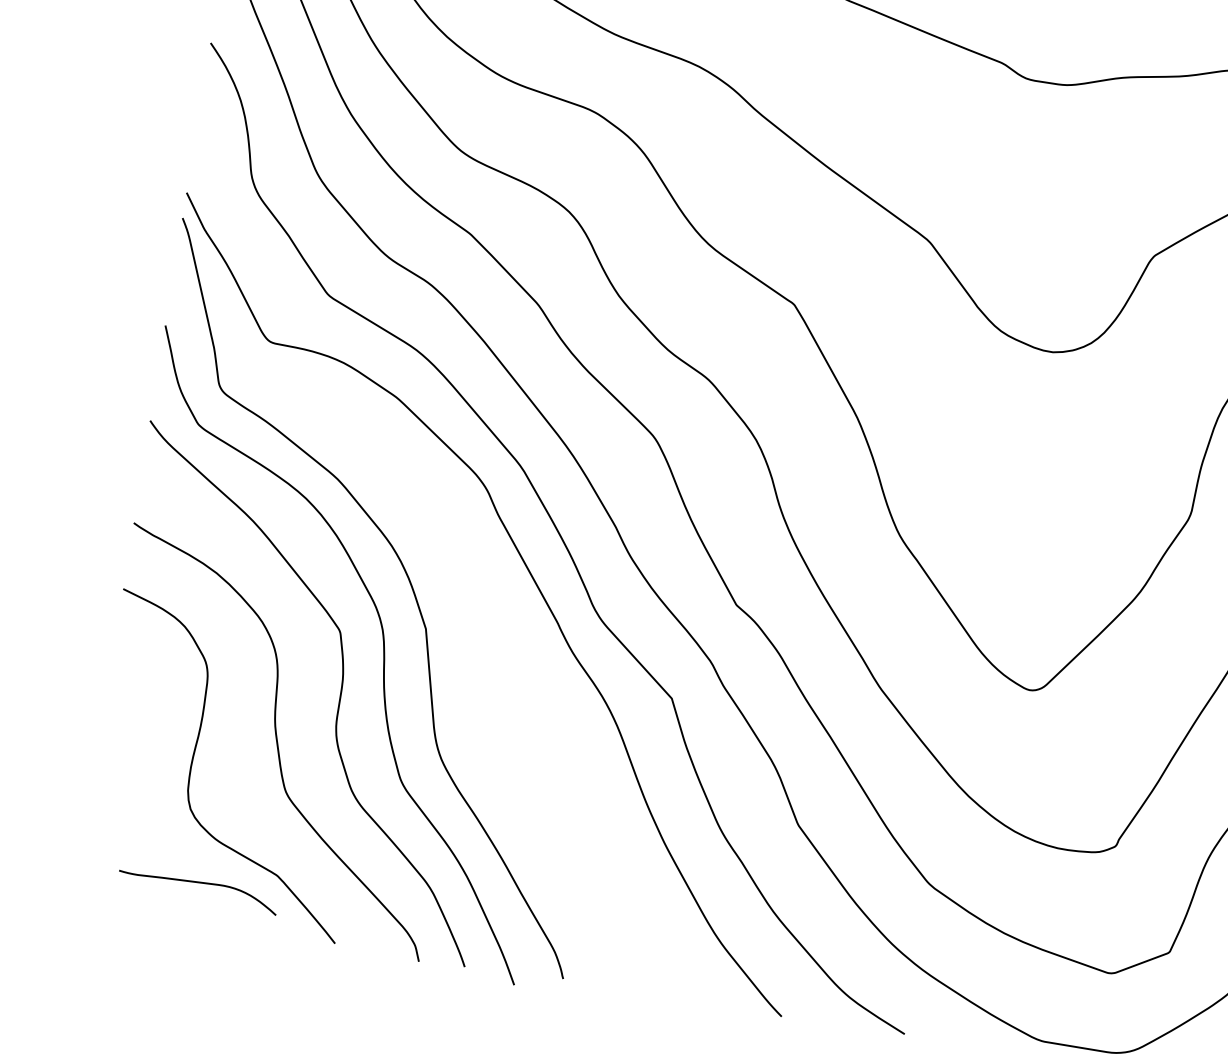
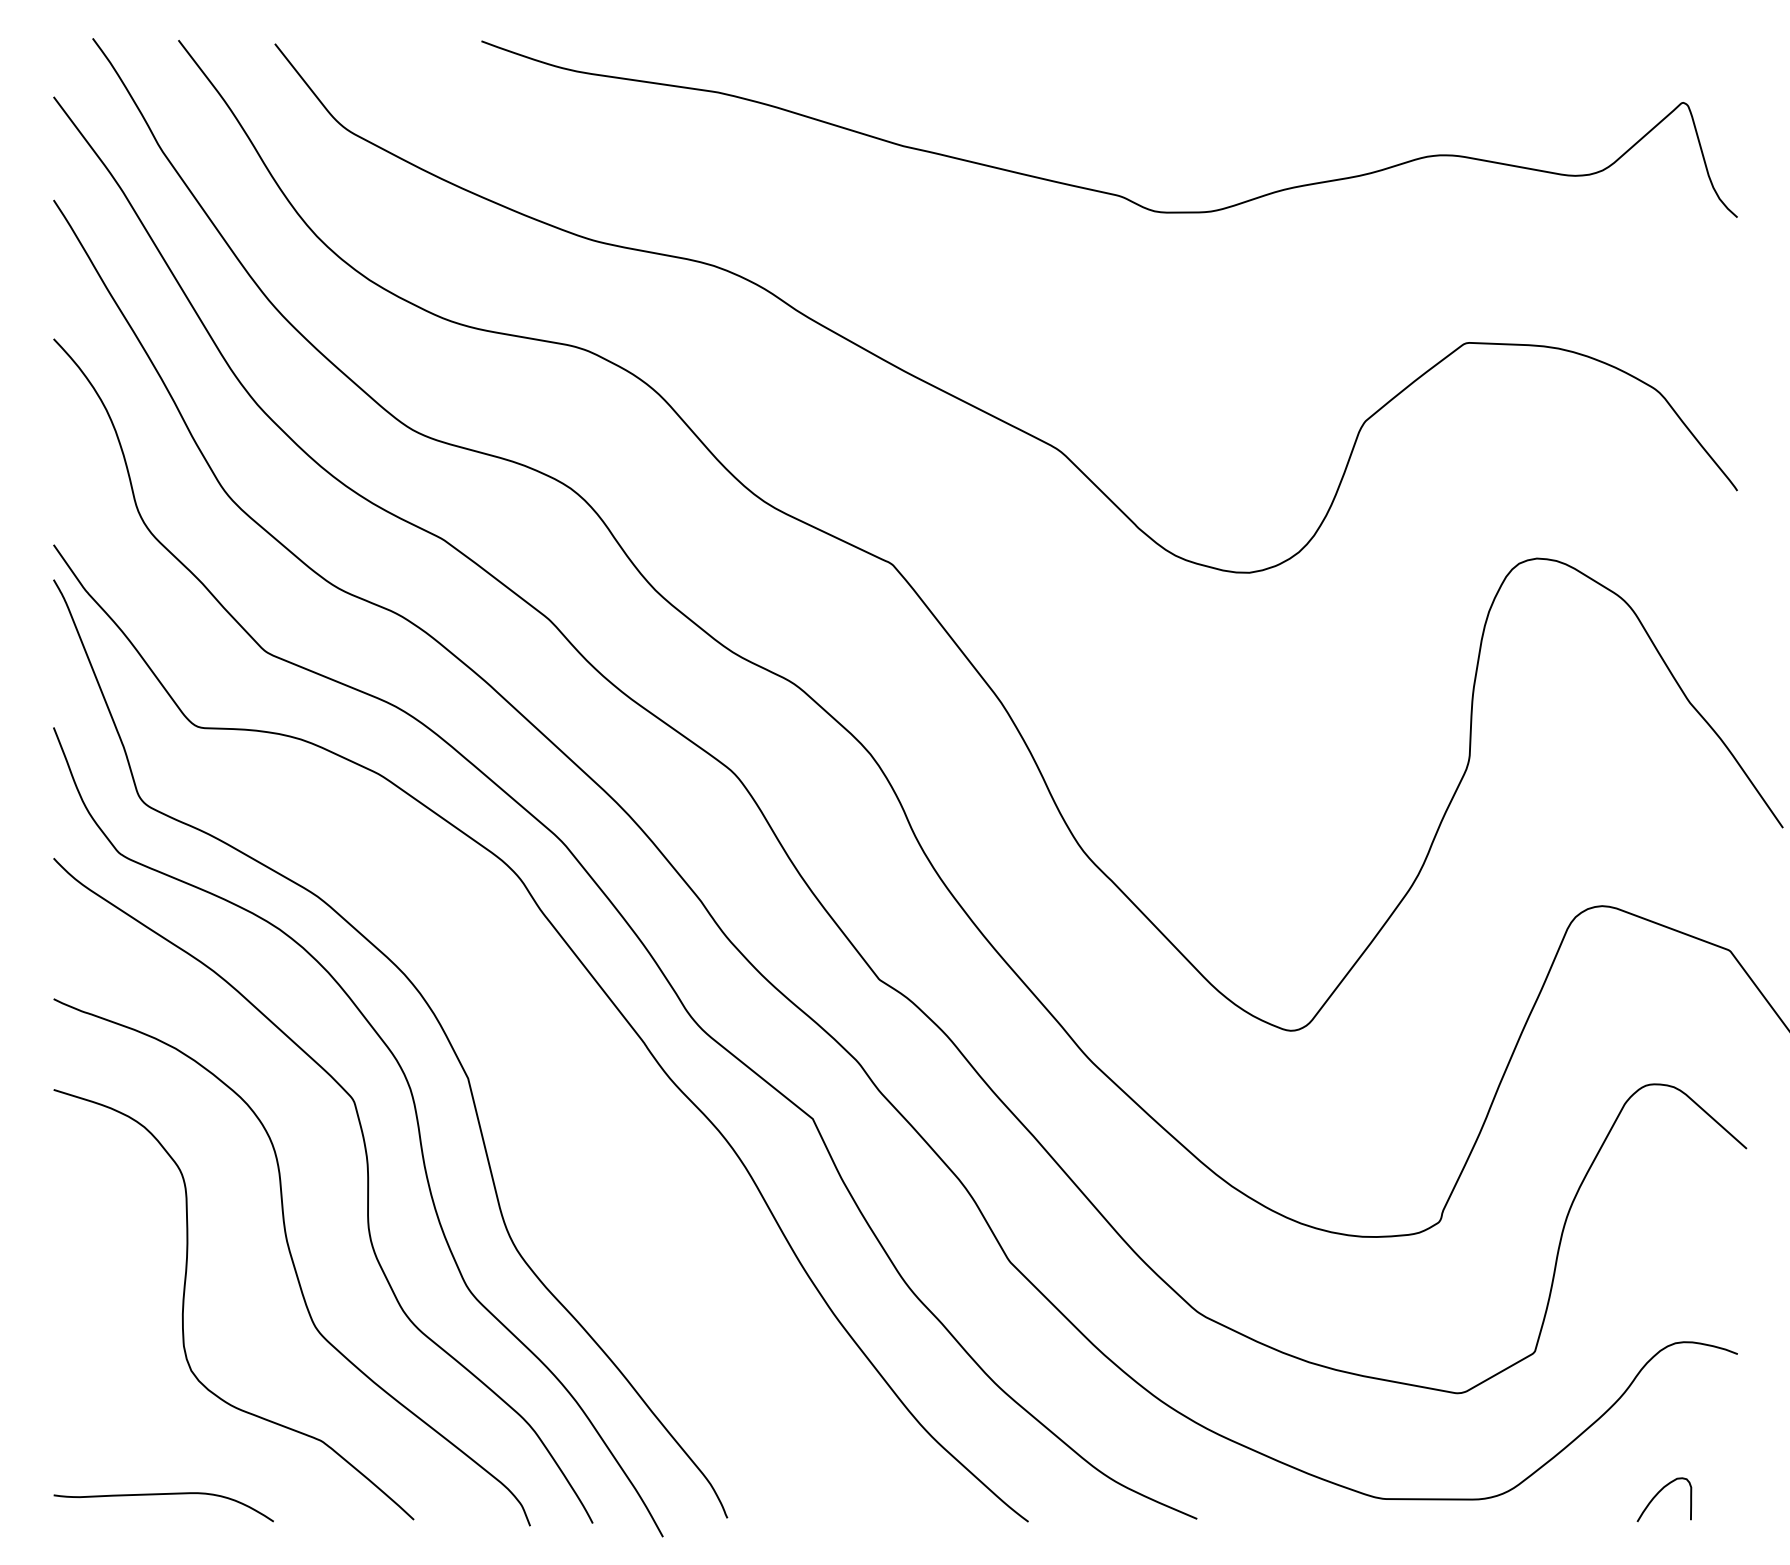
curve: (196, 883) -> (159, 1495), moved

